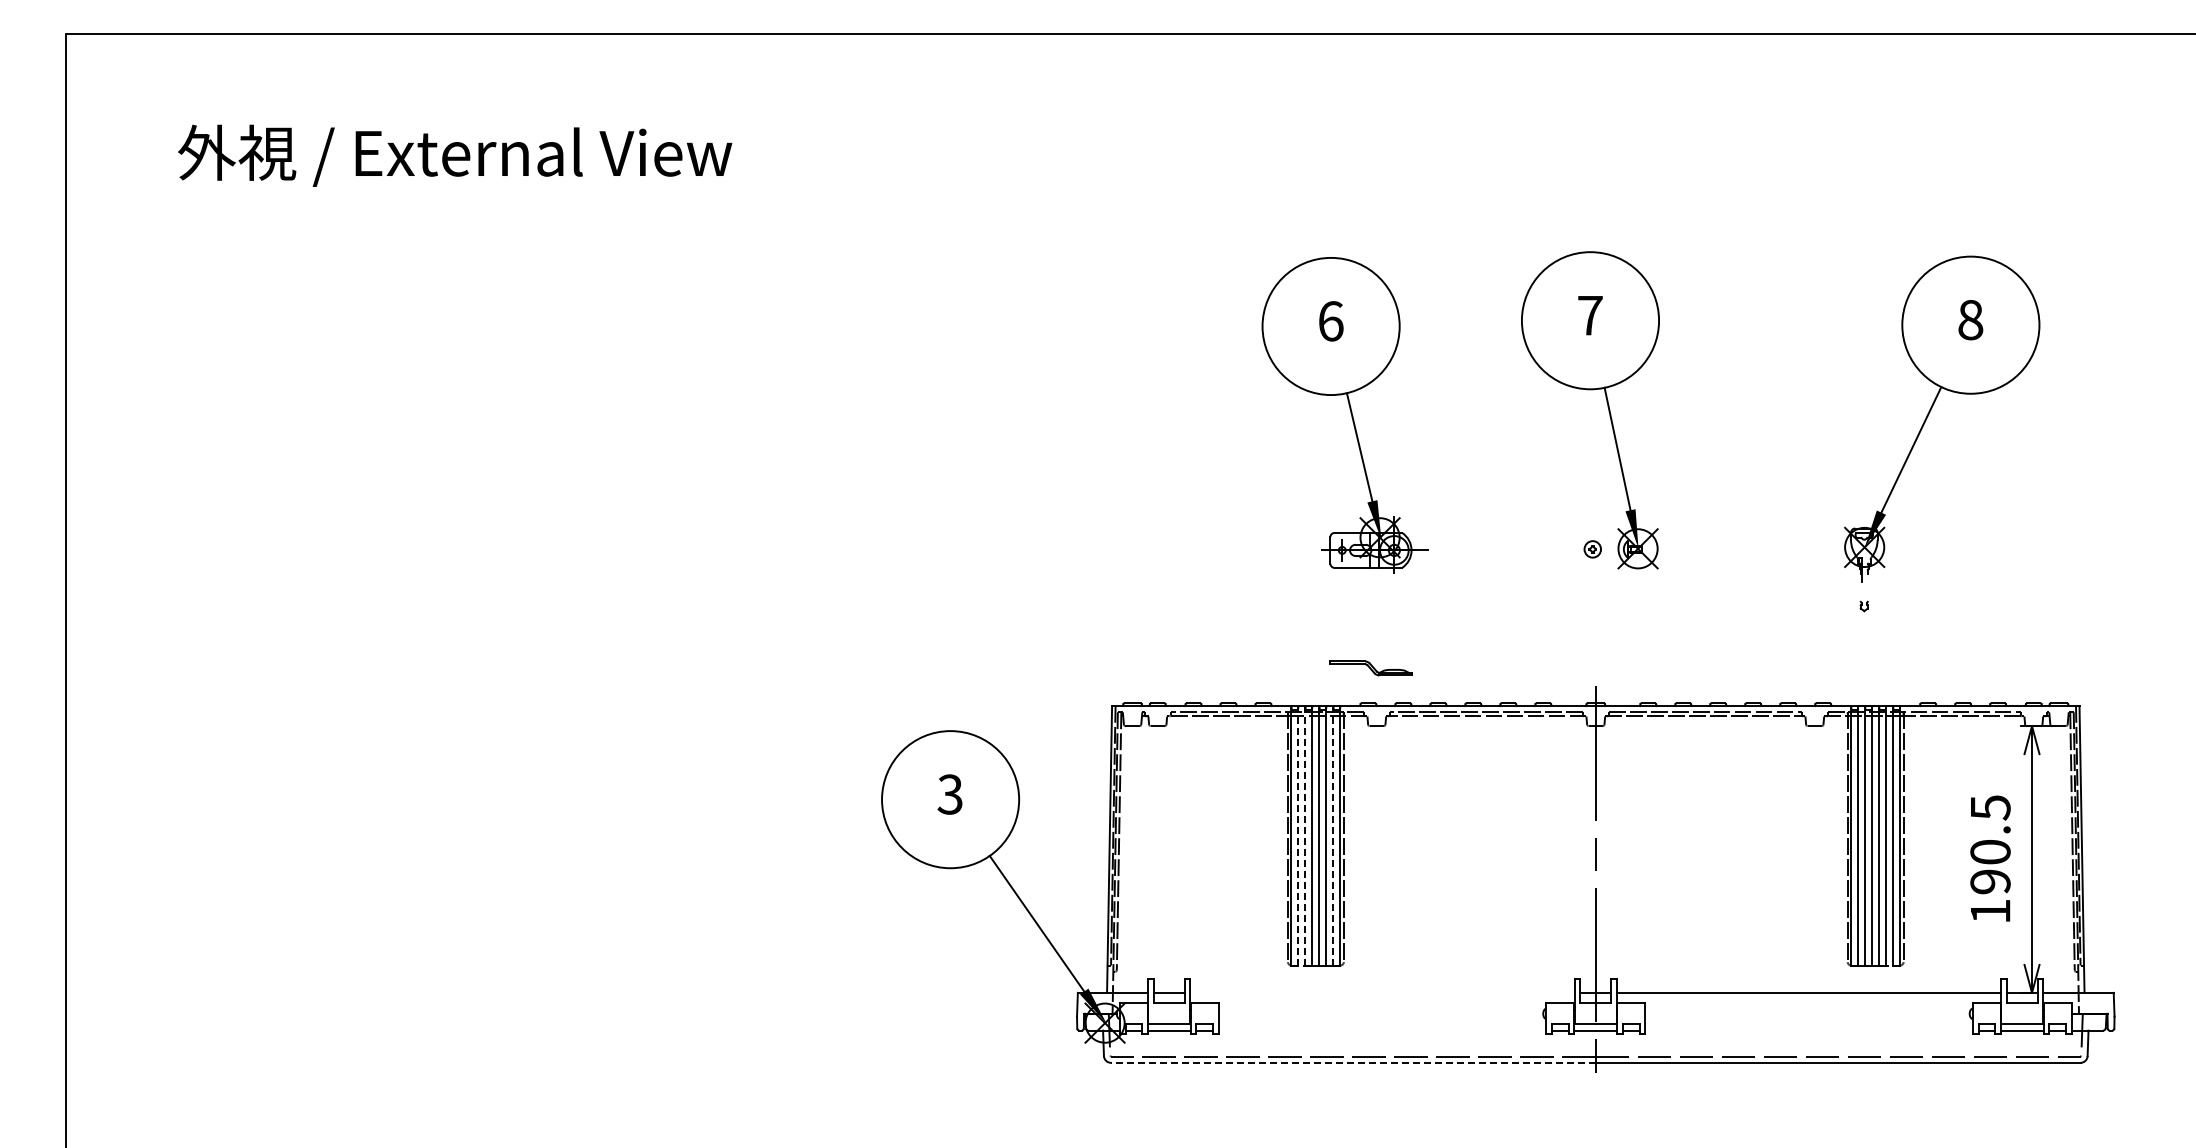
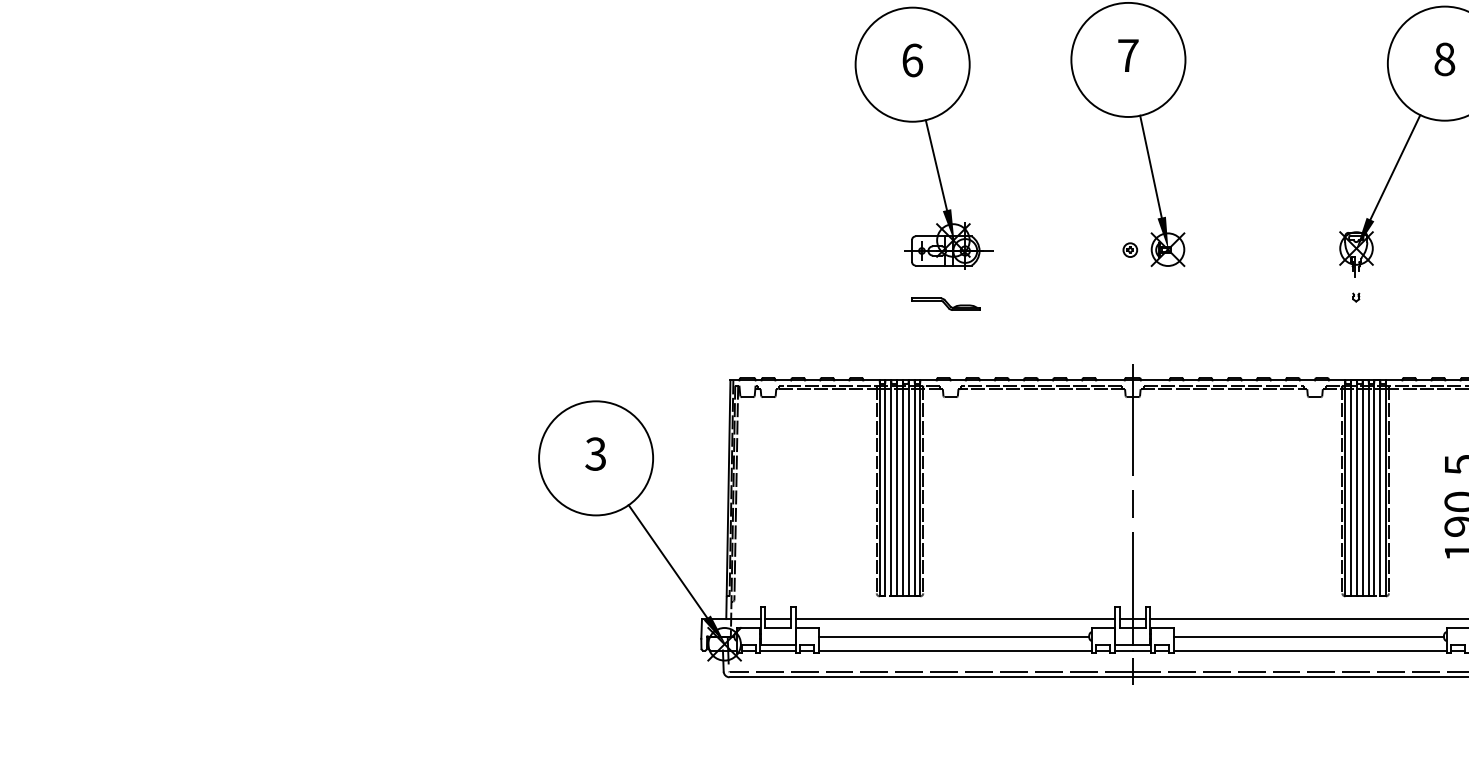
part: (1370, 668) -> (945, 304), moved
line: (1298, 835) -> (885, 488), dashed -> solid
line: (1305, 835) -> (891, 488), dashed -> solid
line: (1333, 835) -> (914, 488), dashed -> solid
line: (1382, 992) -> (955, 618), added
line: (1380, 1013) -> (953, 636), added
line: (1807, 1013) -> (1308, 636), added
line: (1382, 1030) -> (955, 650), added
line: (1808, 1030) -> (1309, 650), added
line: (1352, 1062) -> (930, 677), dashed -> solid

